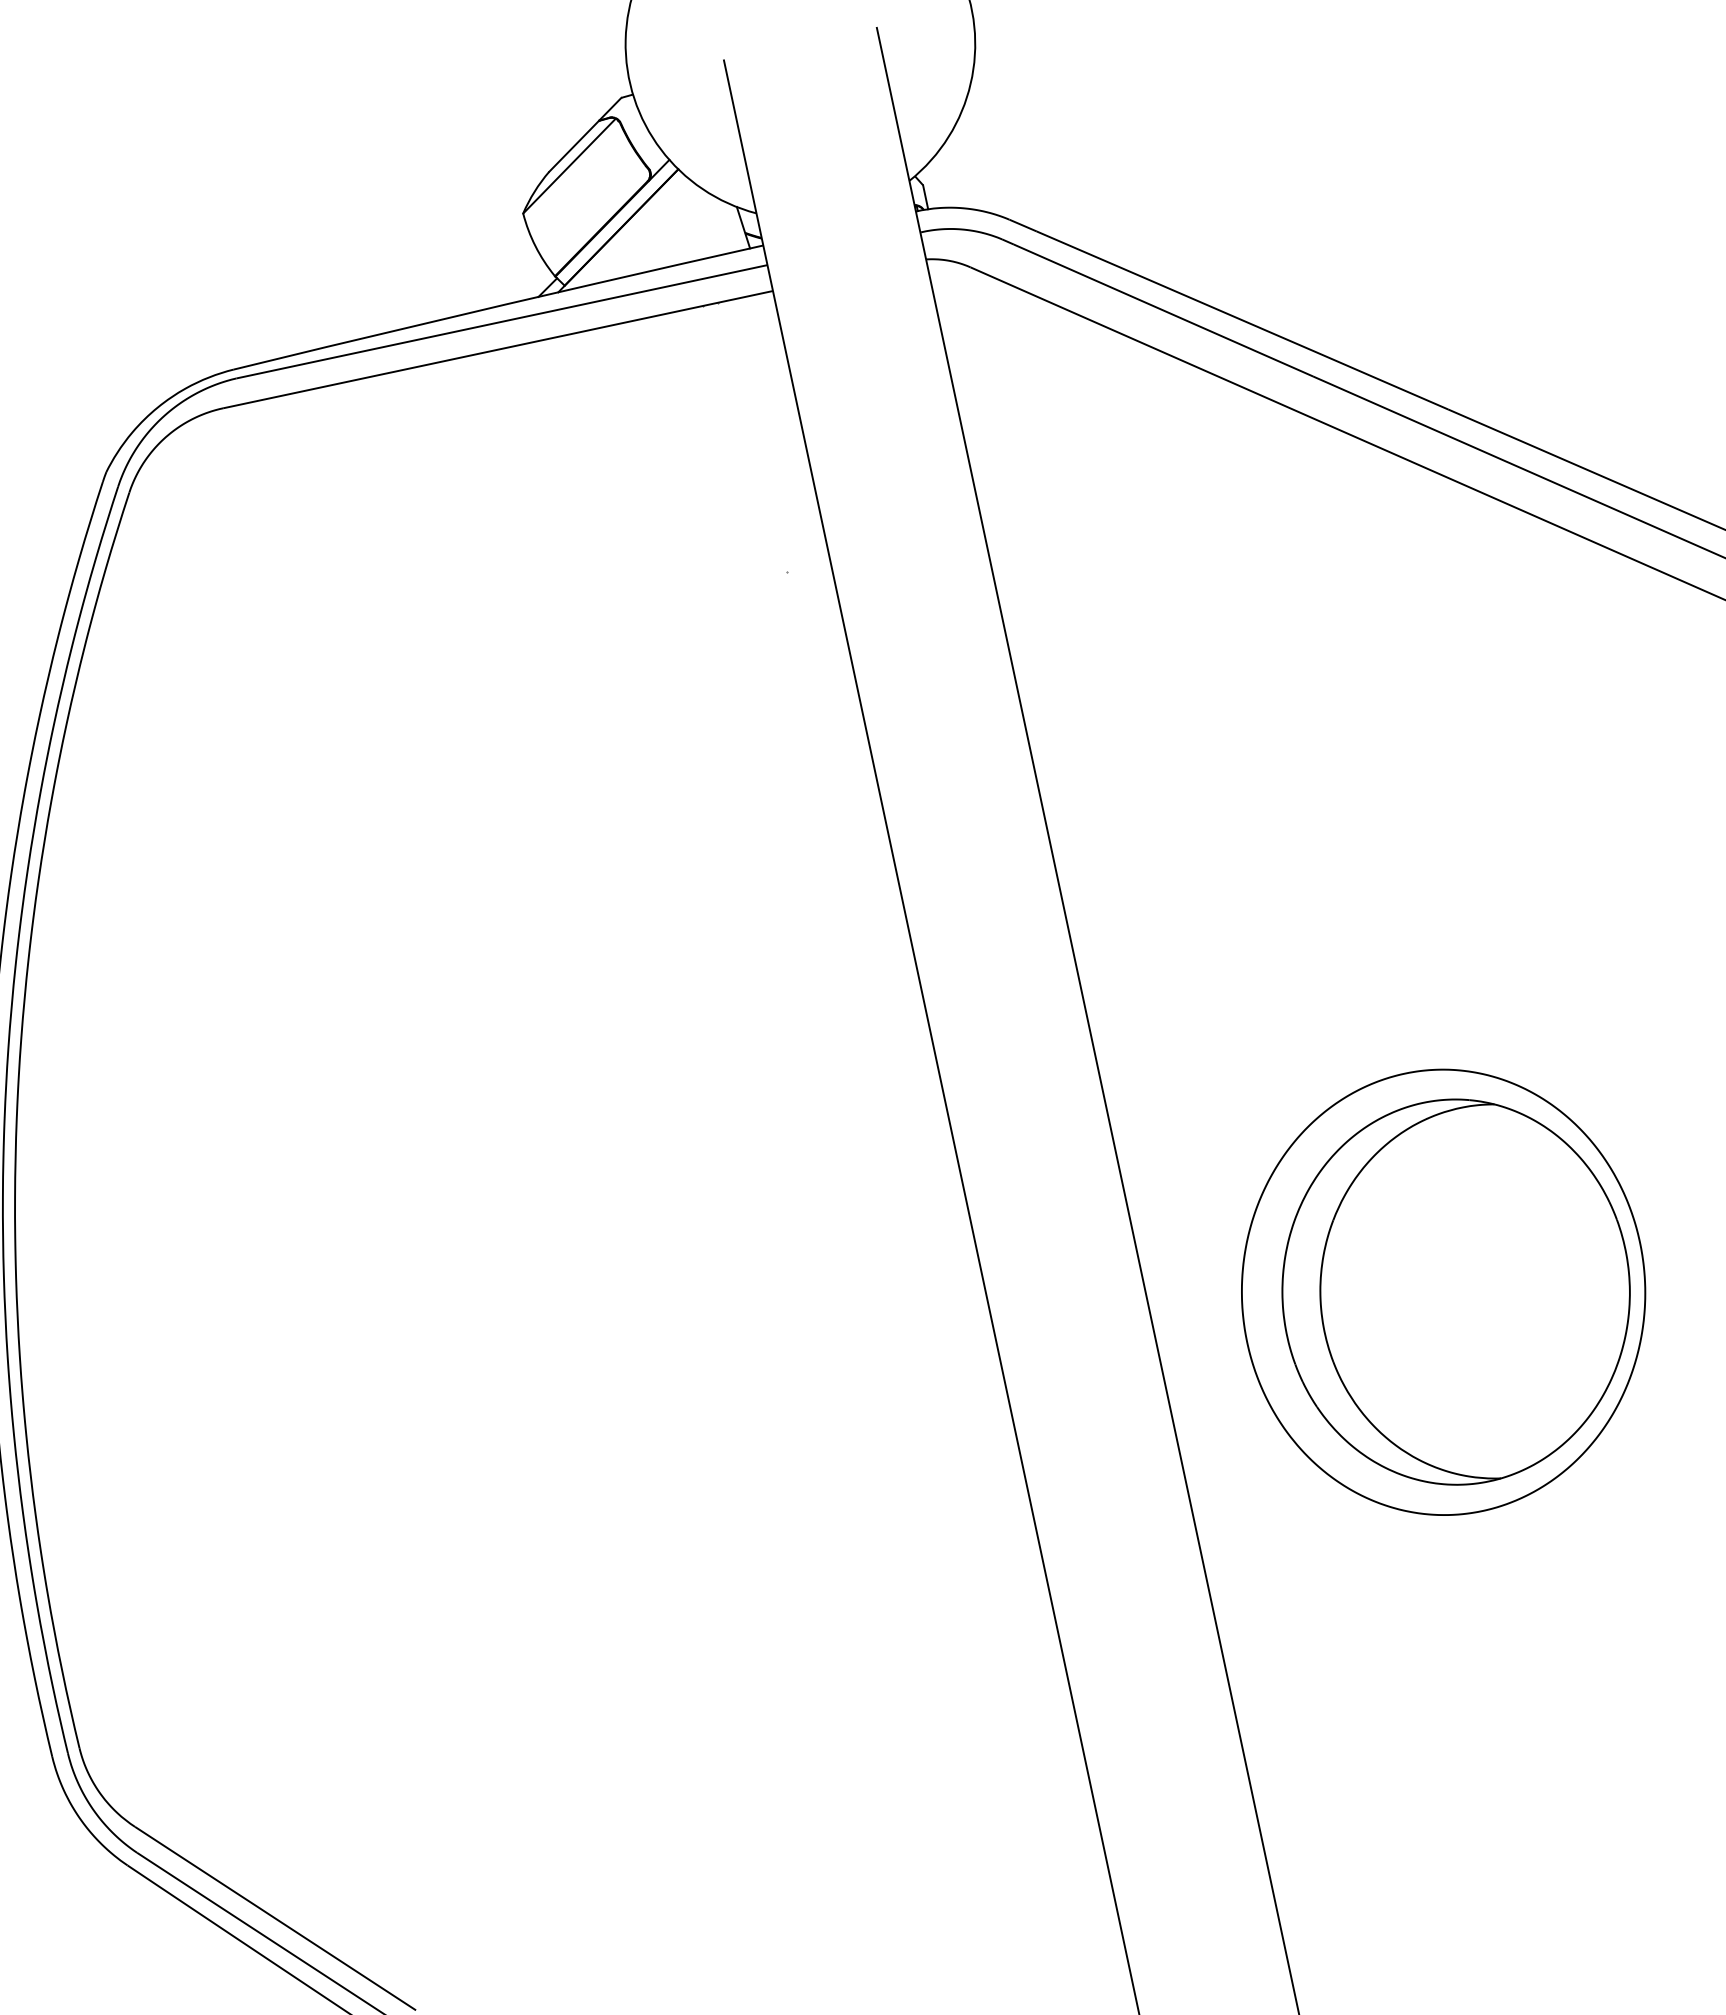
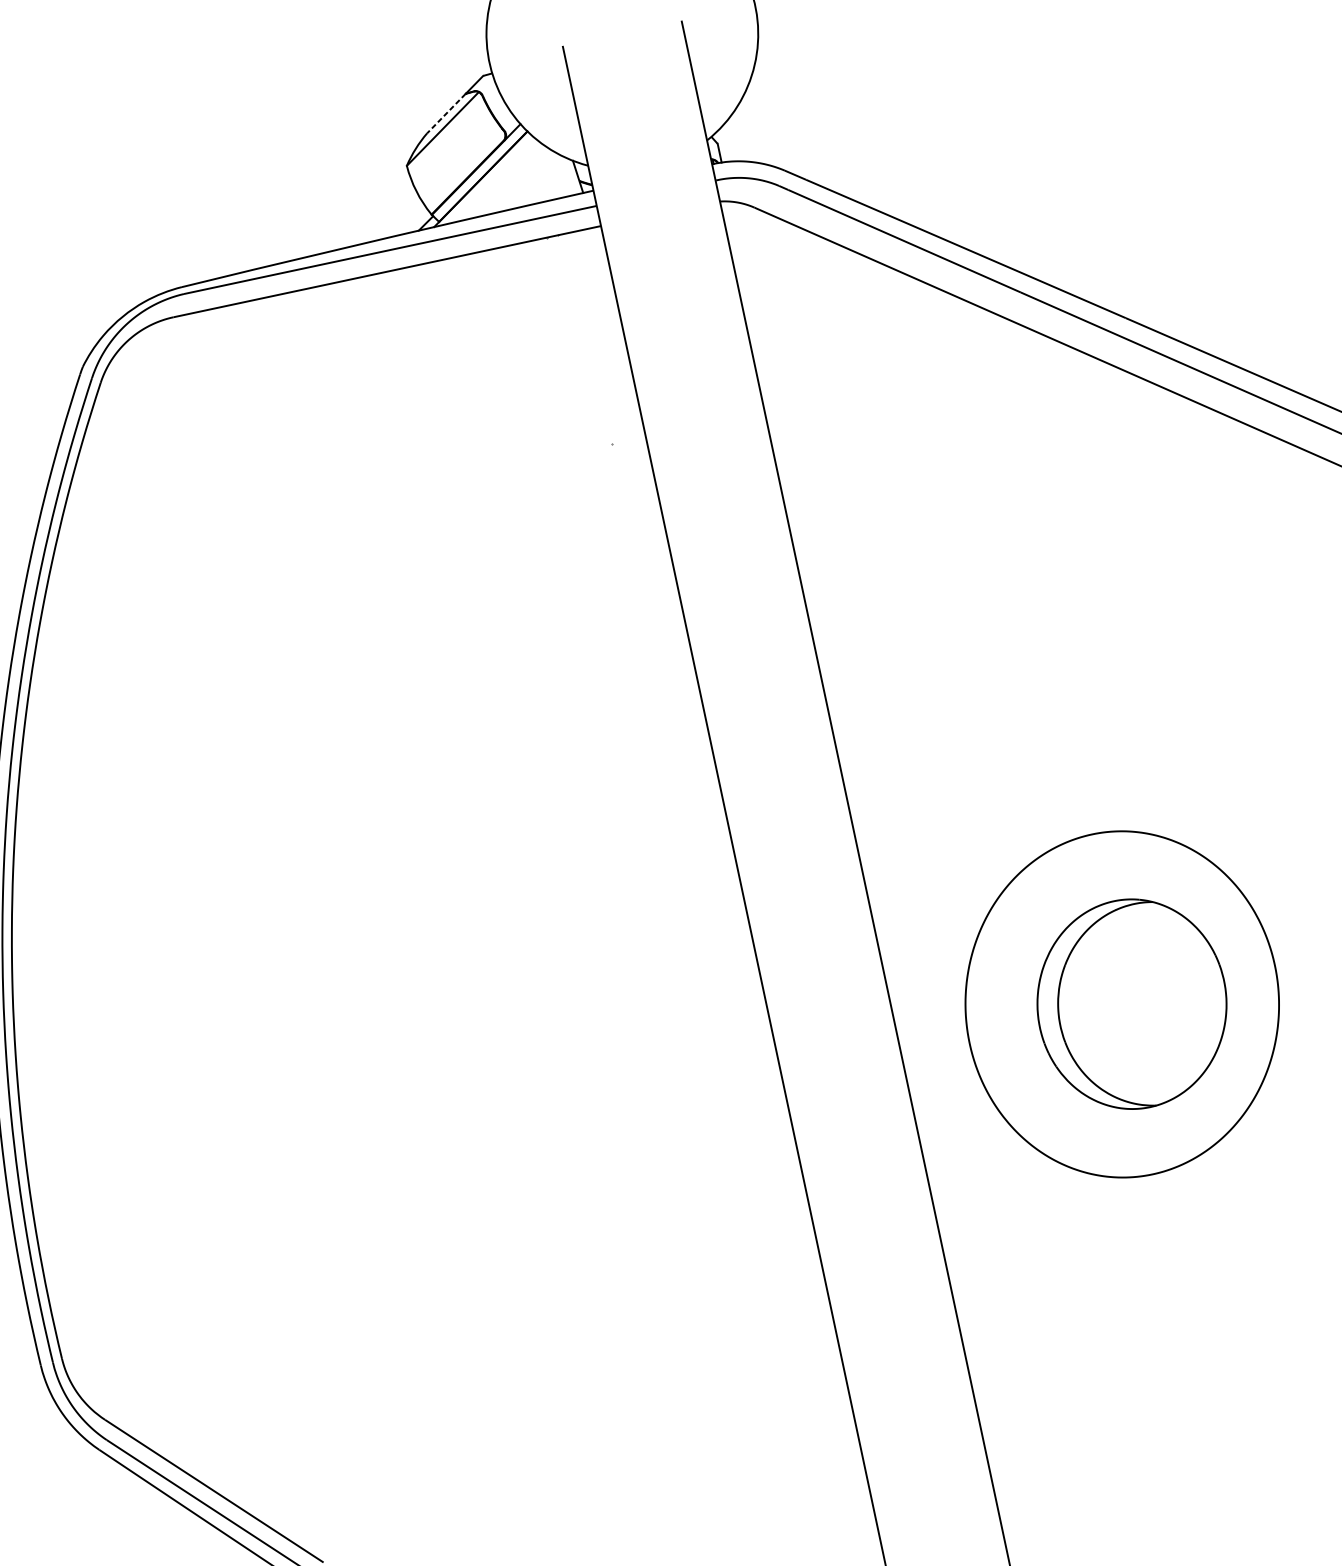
line: (573, 146) -> (445, 113), solid -> dashed
part: (1455, 1291) -> (1131, 1003), size x0.7

